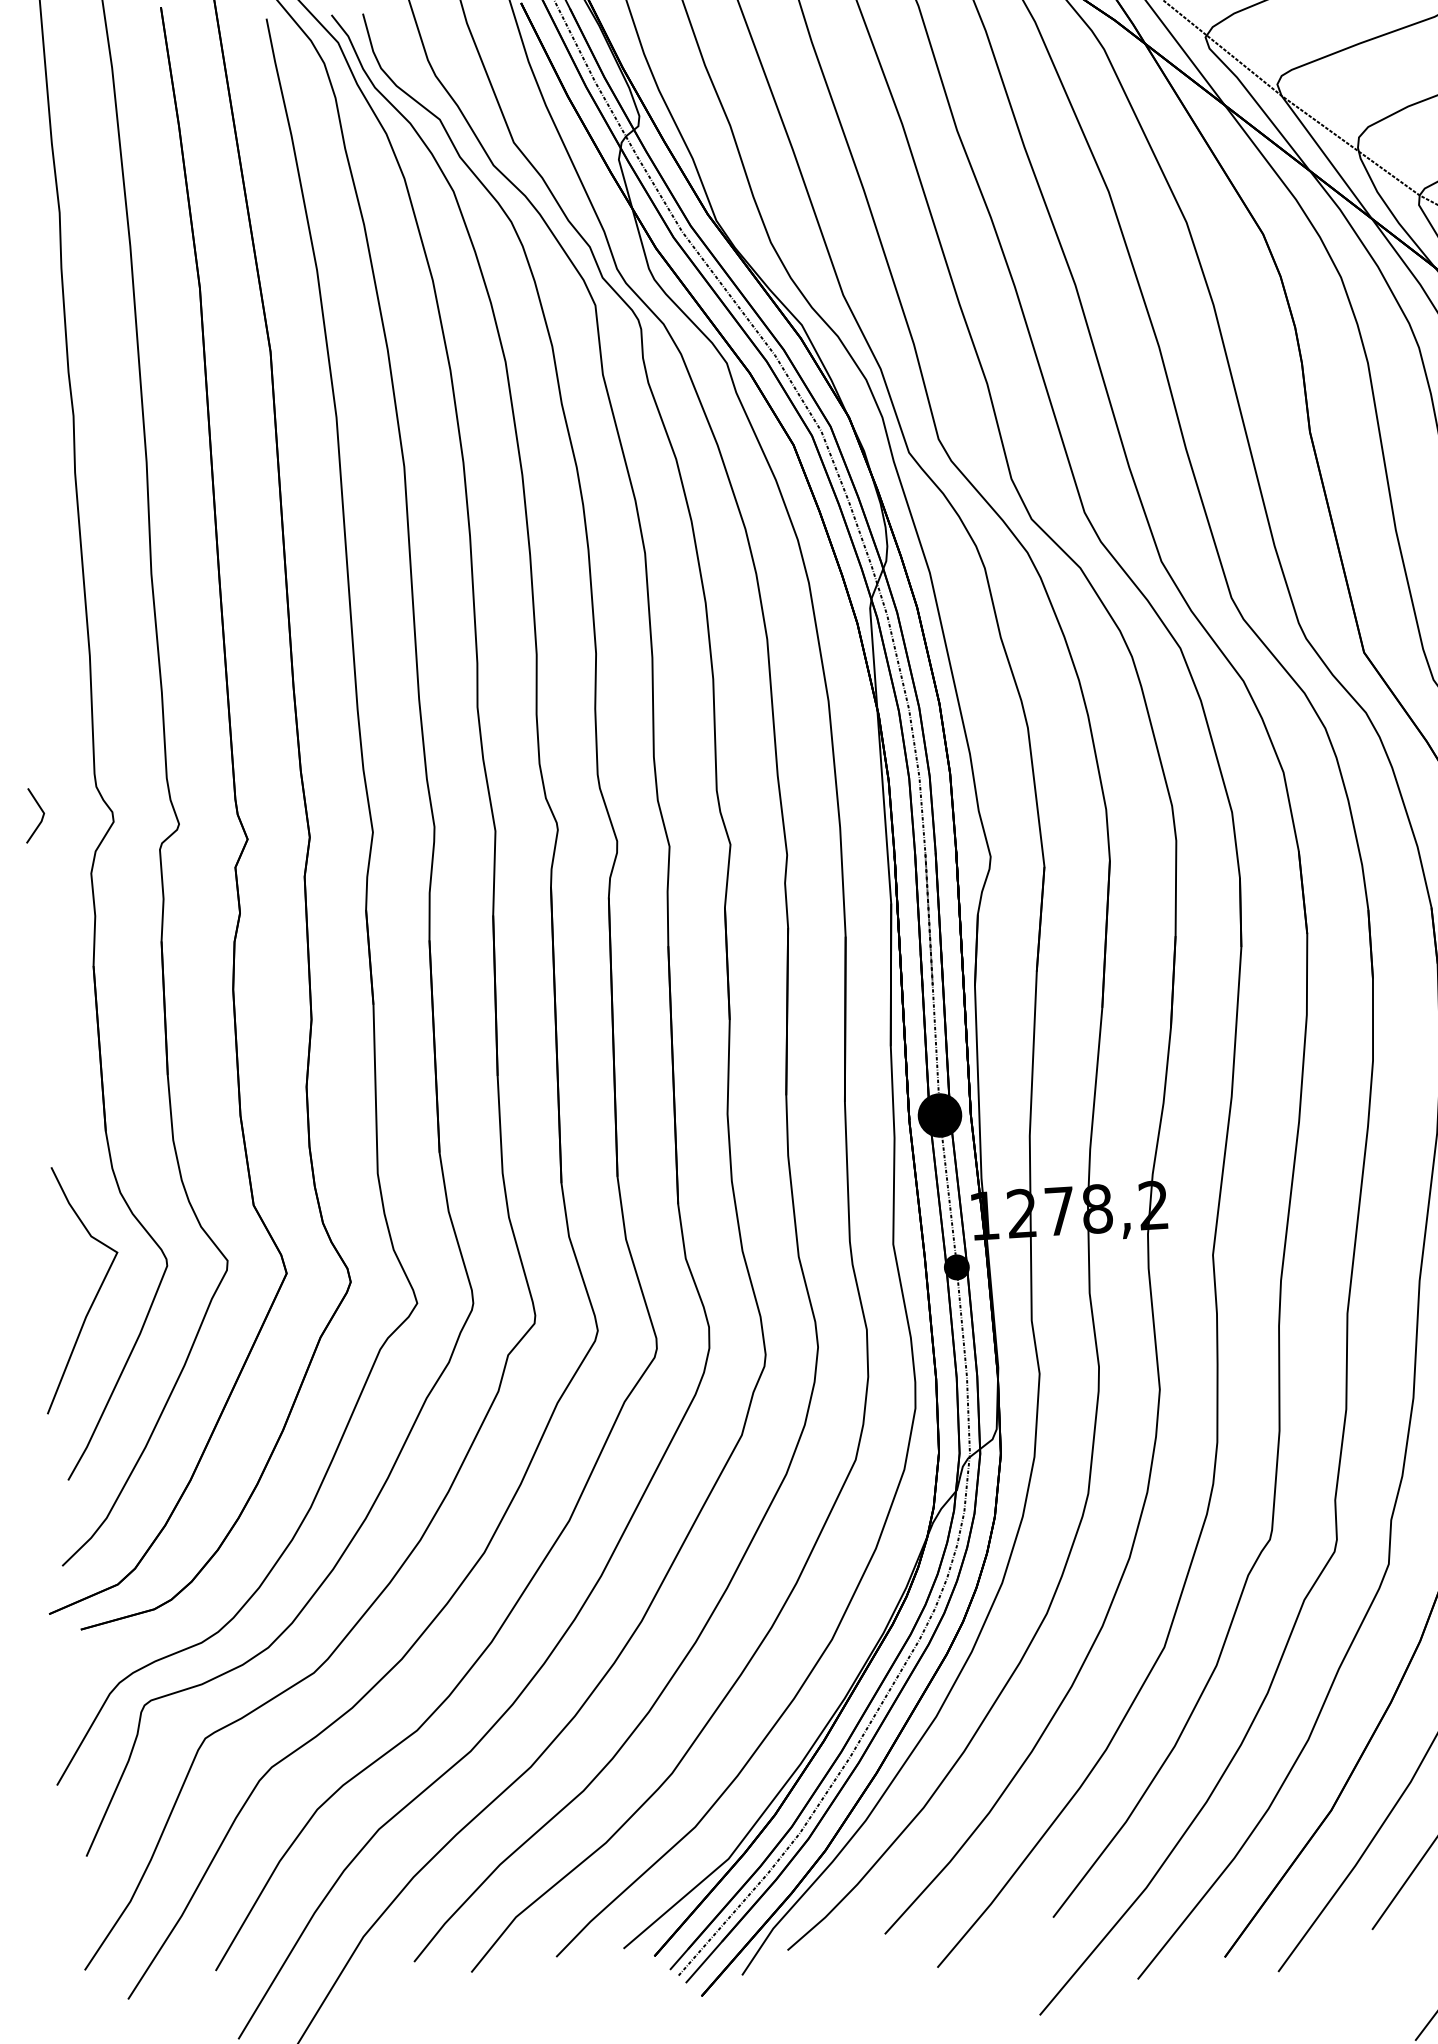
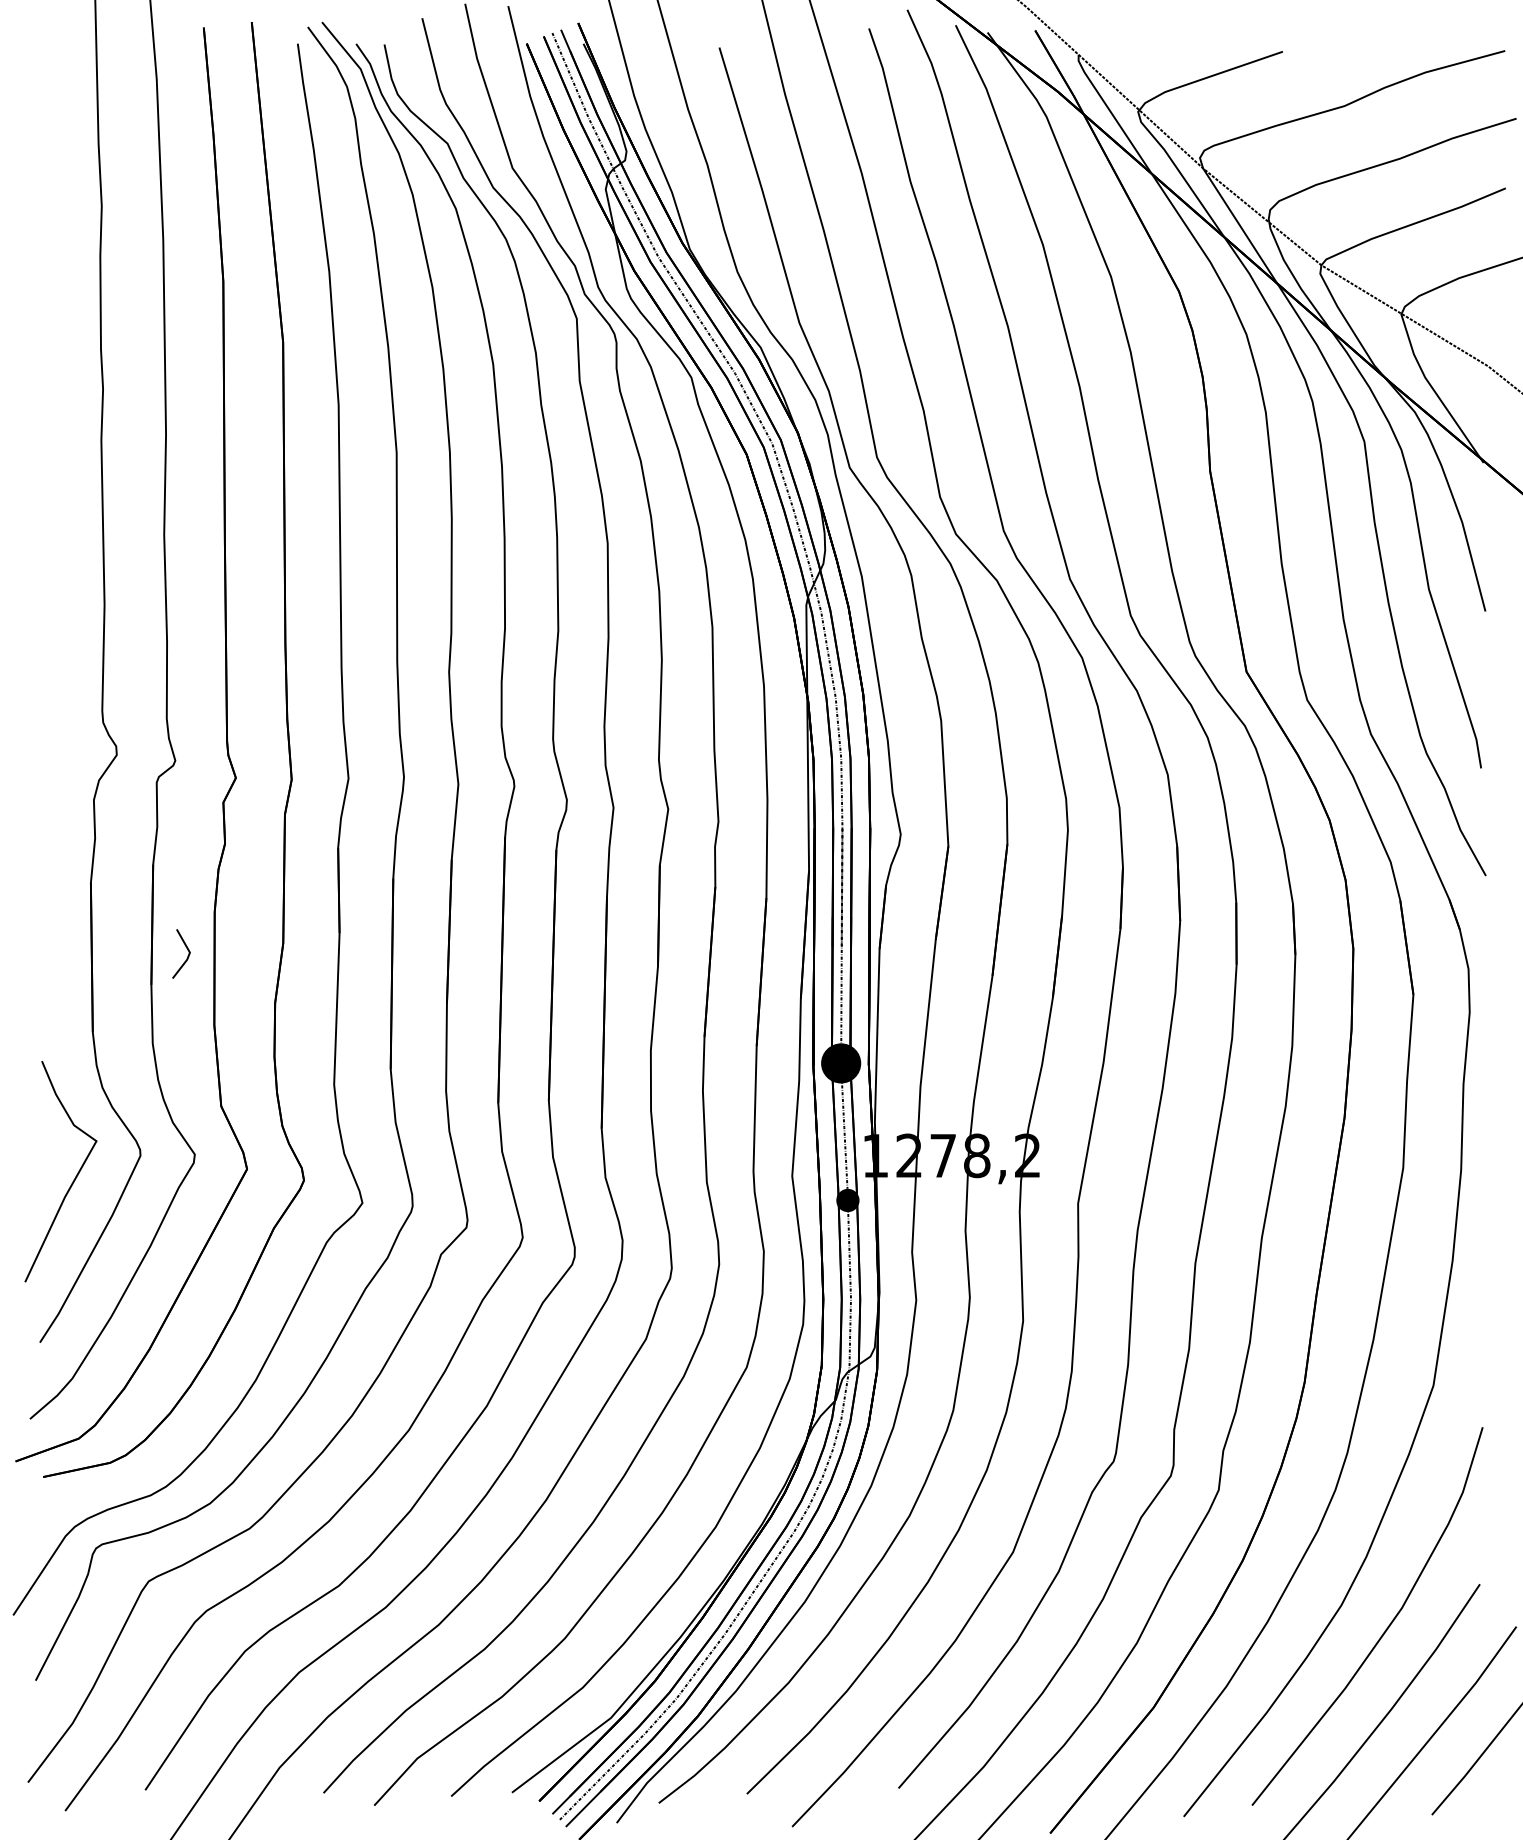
line: (41, 816) -> (187, 955), moved

